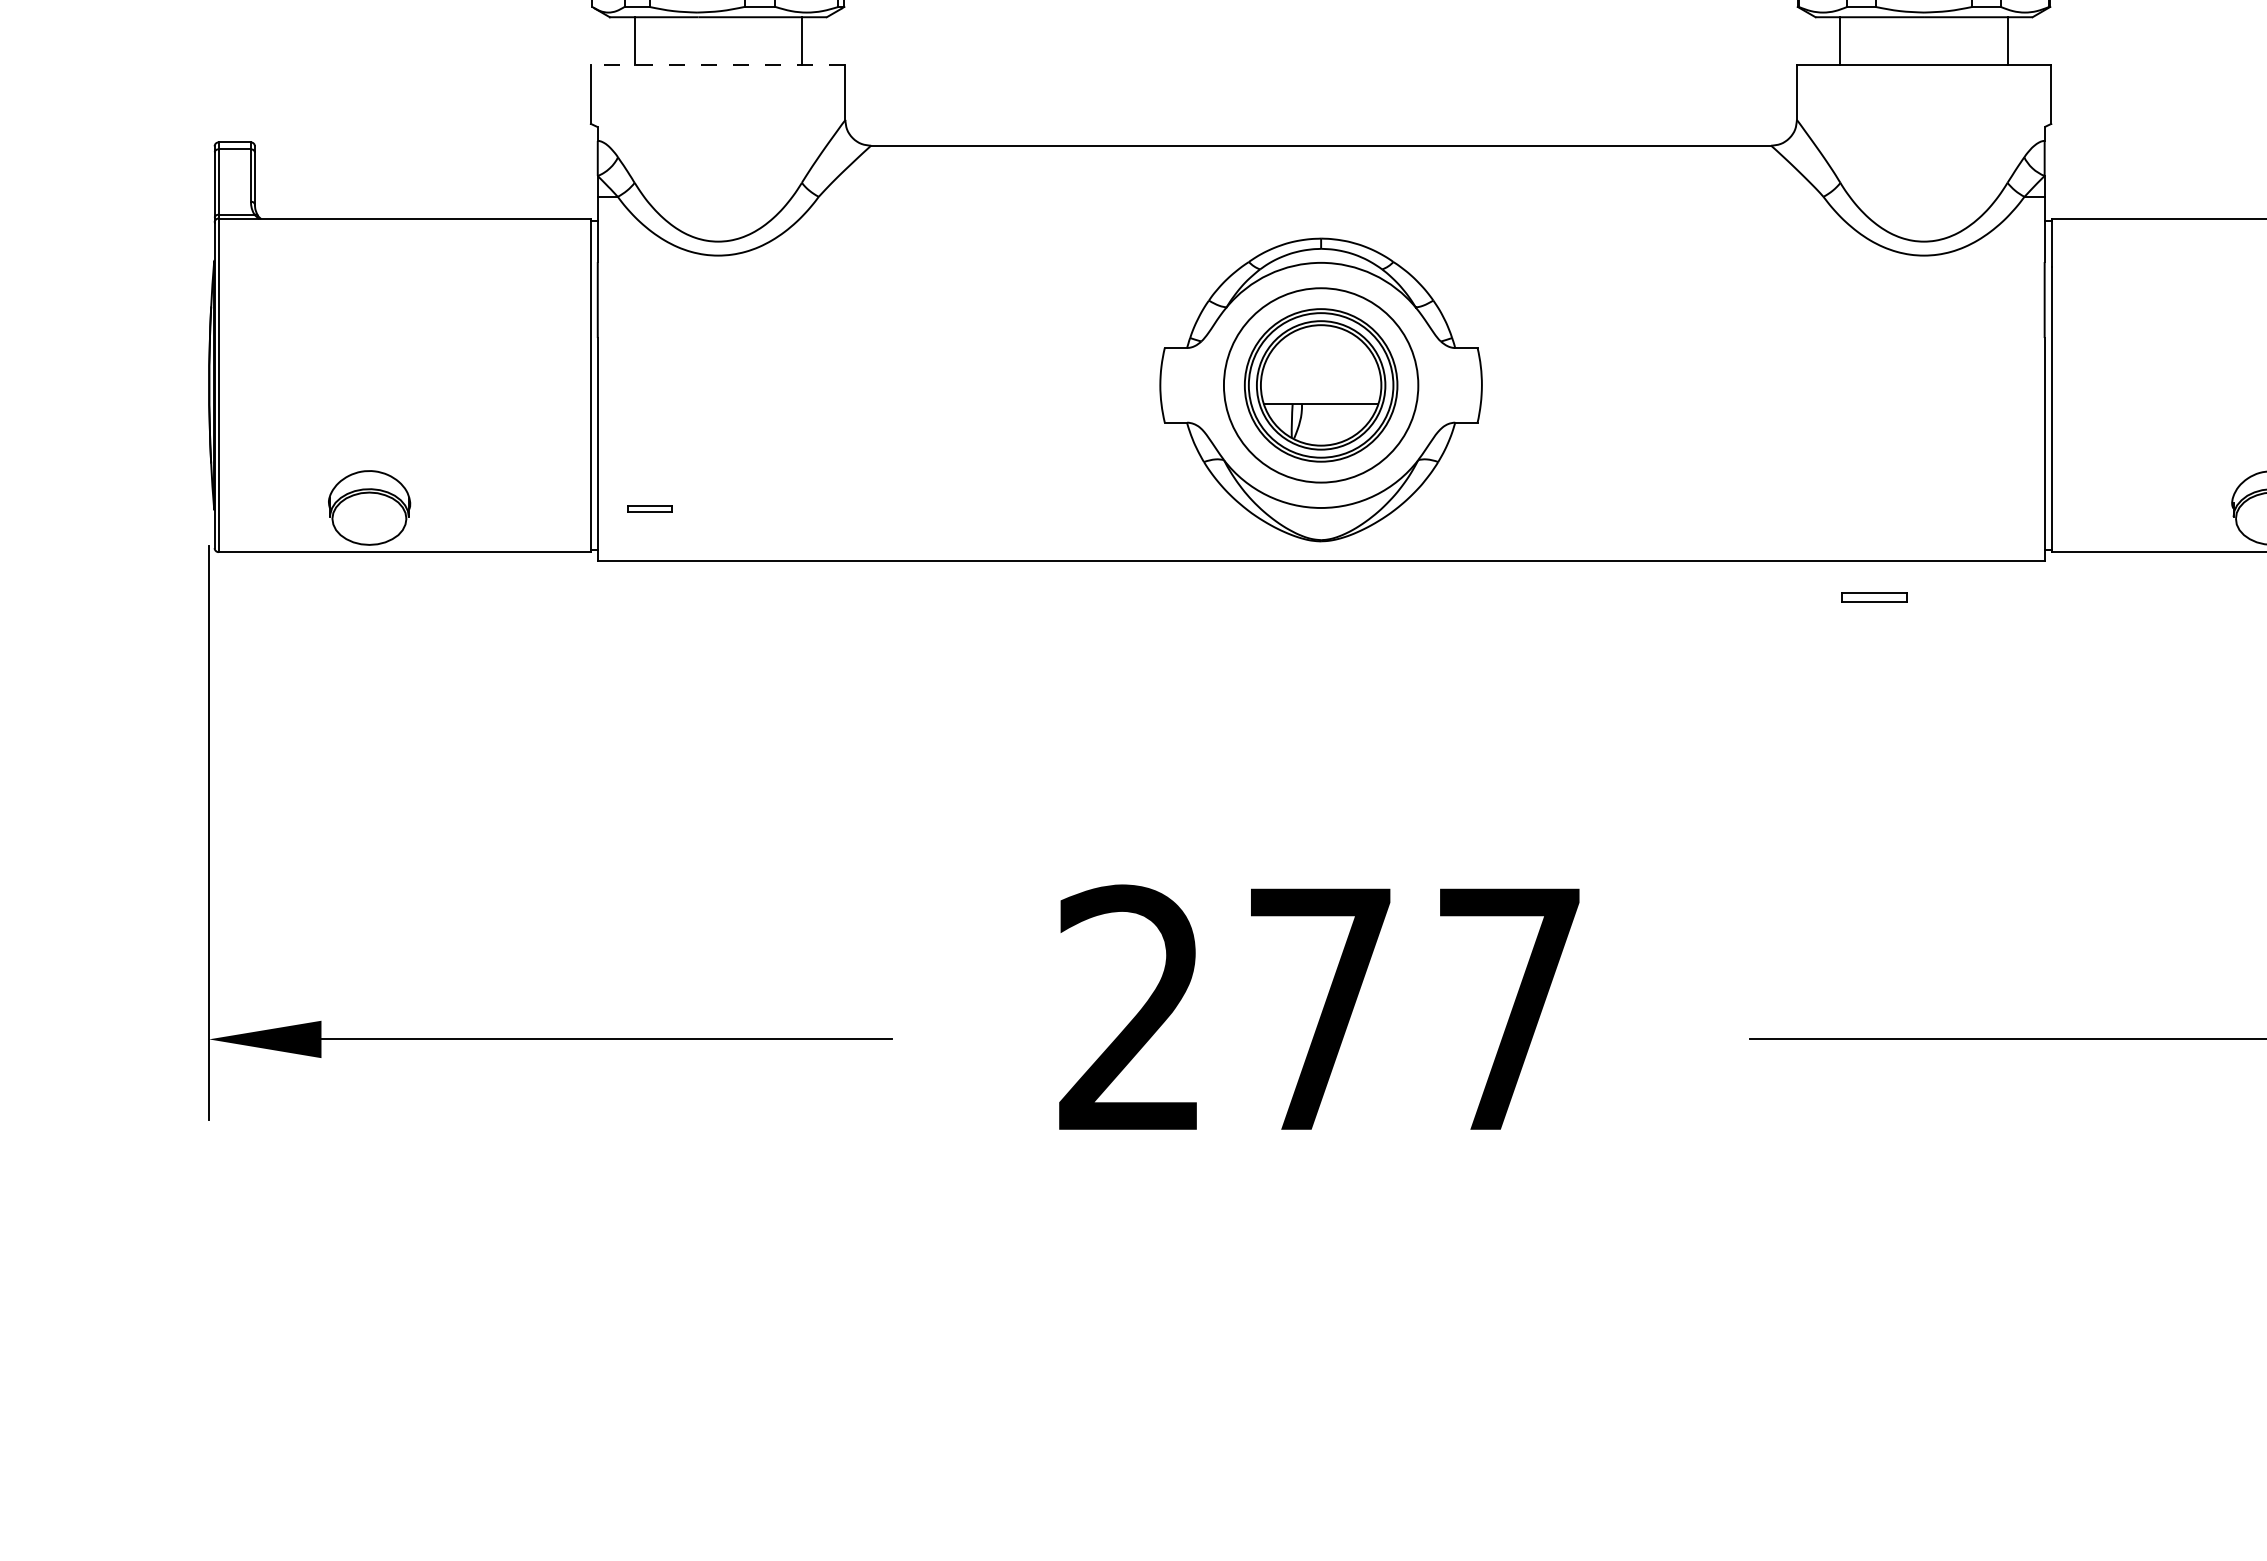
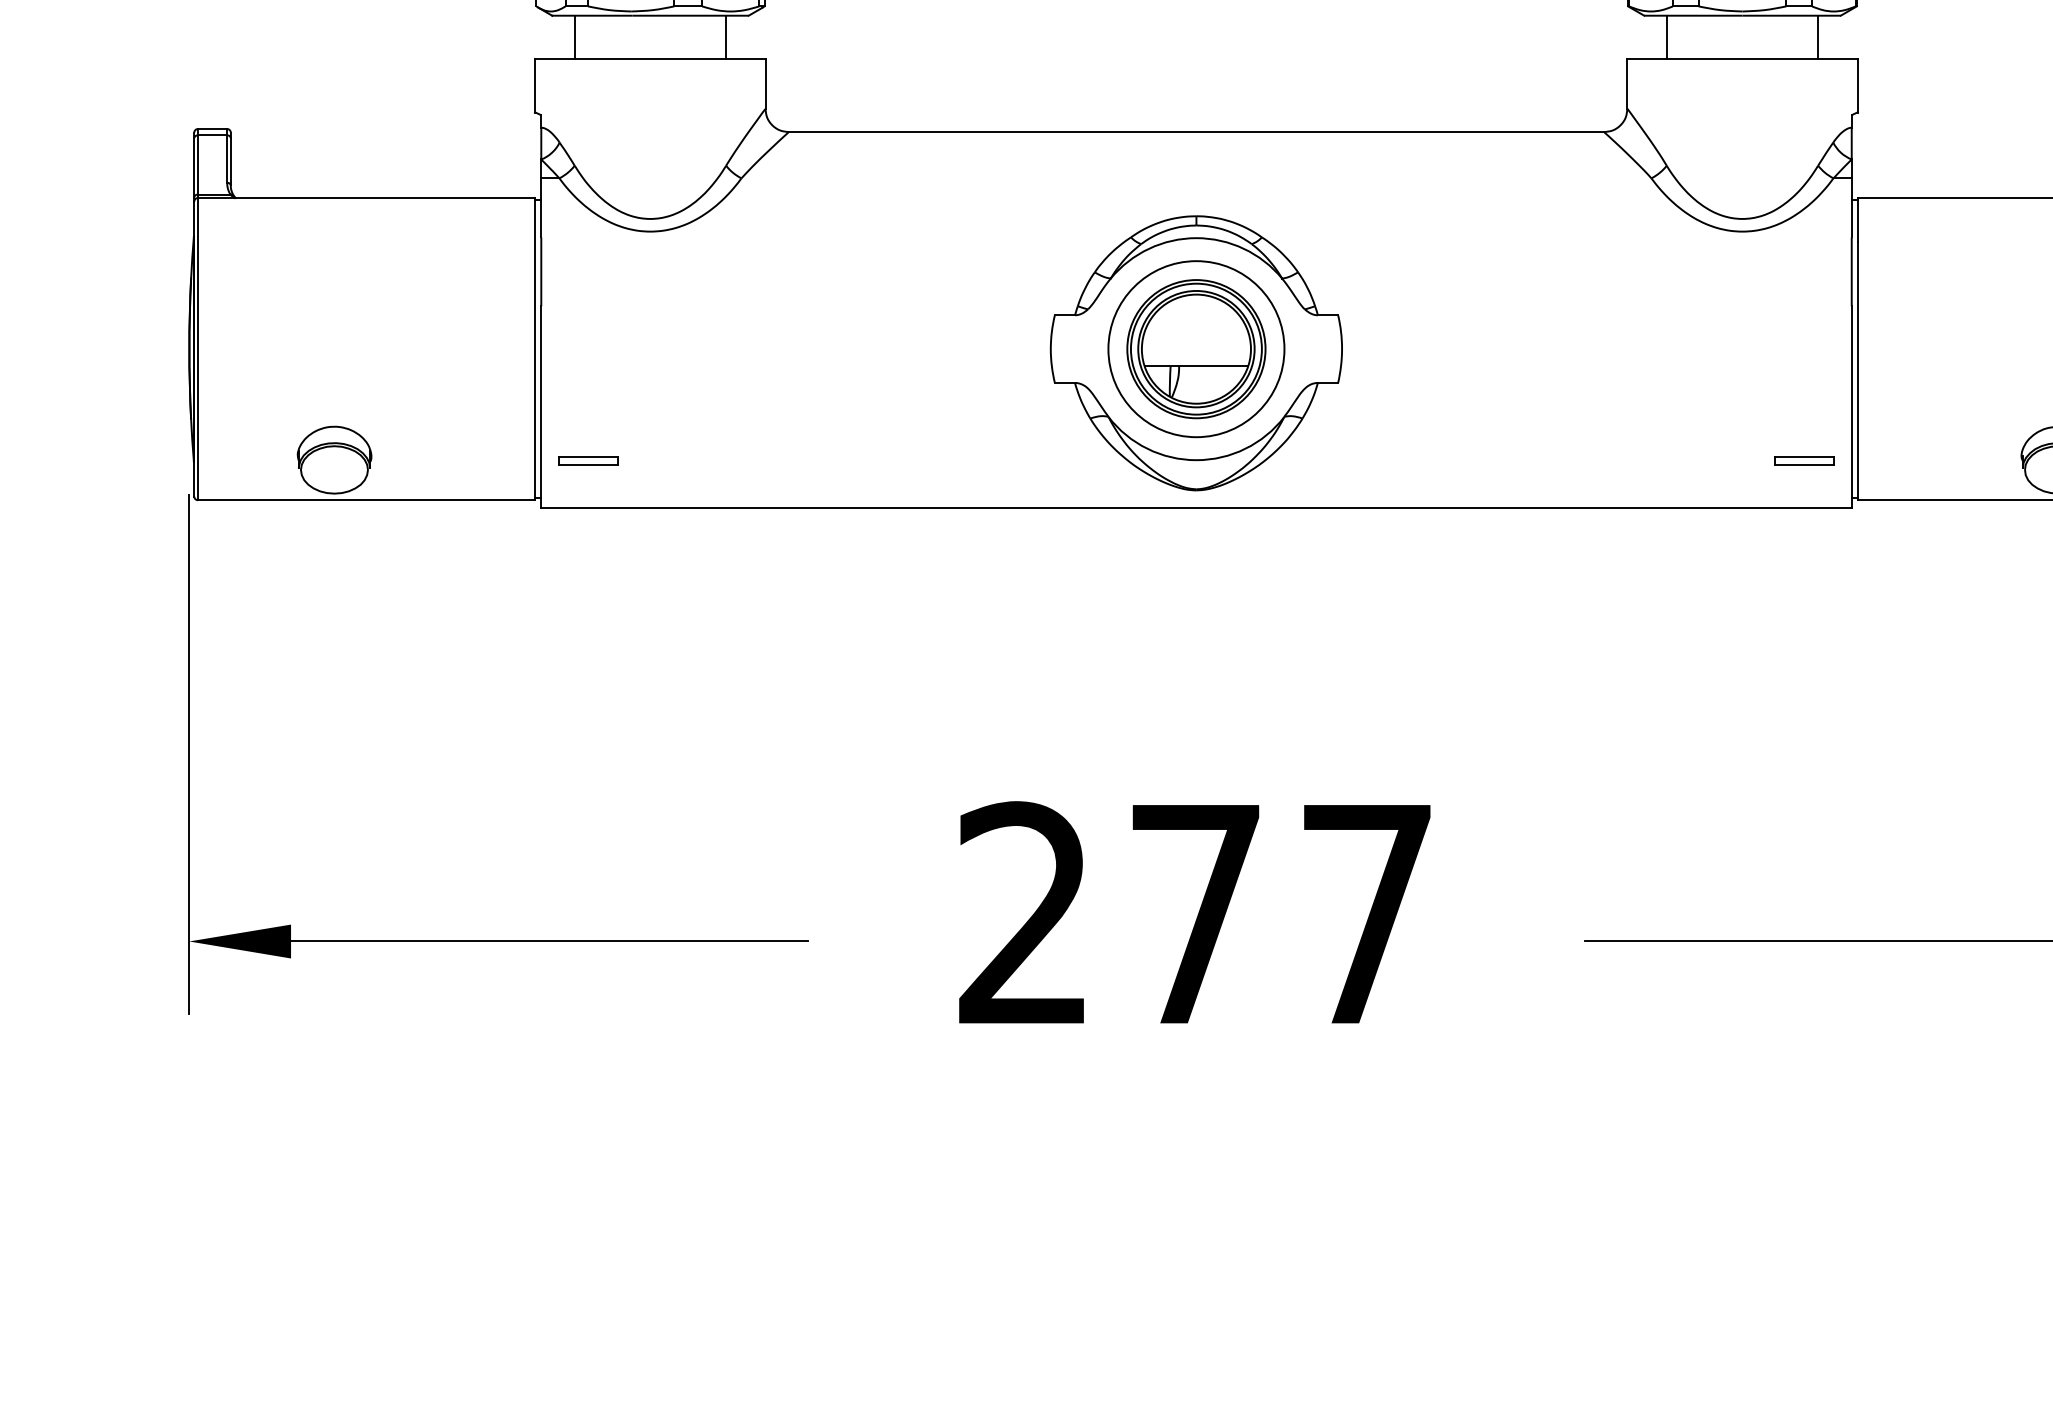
line: (718, 64) -> (650, 58), dashed -> solid
part: (649, 509) -> (588, 461), size x1.43
part: (1874, 597) -> (1804, 461), moved

